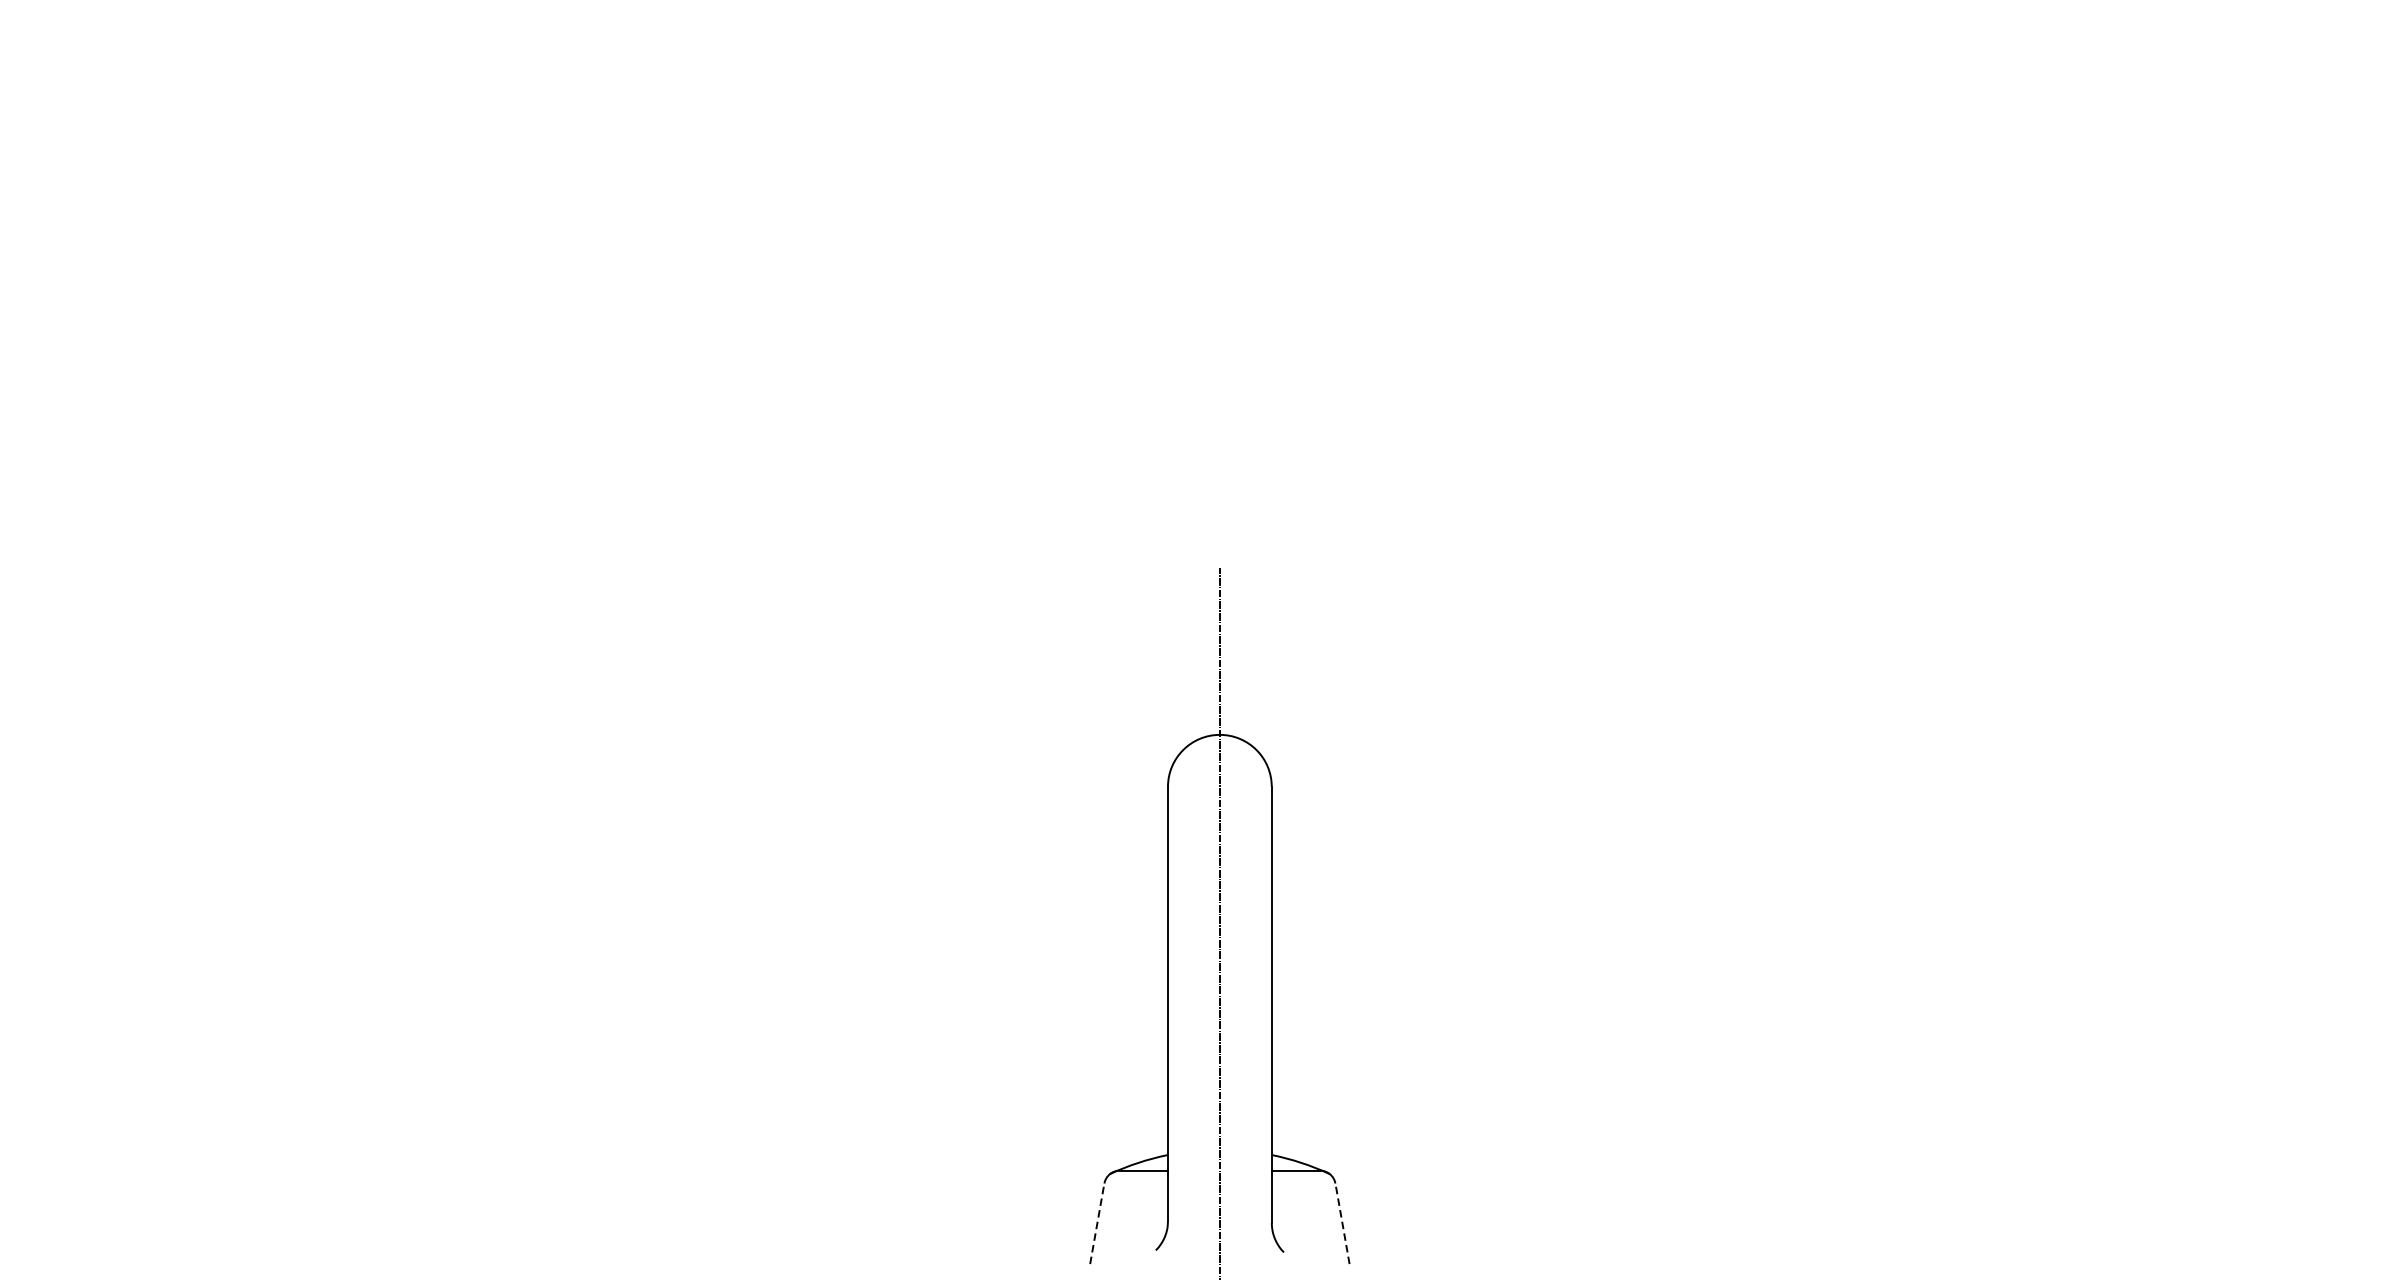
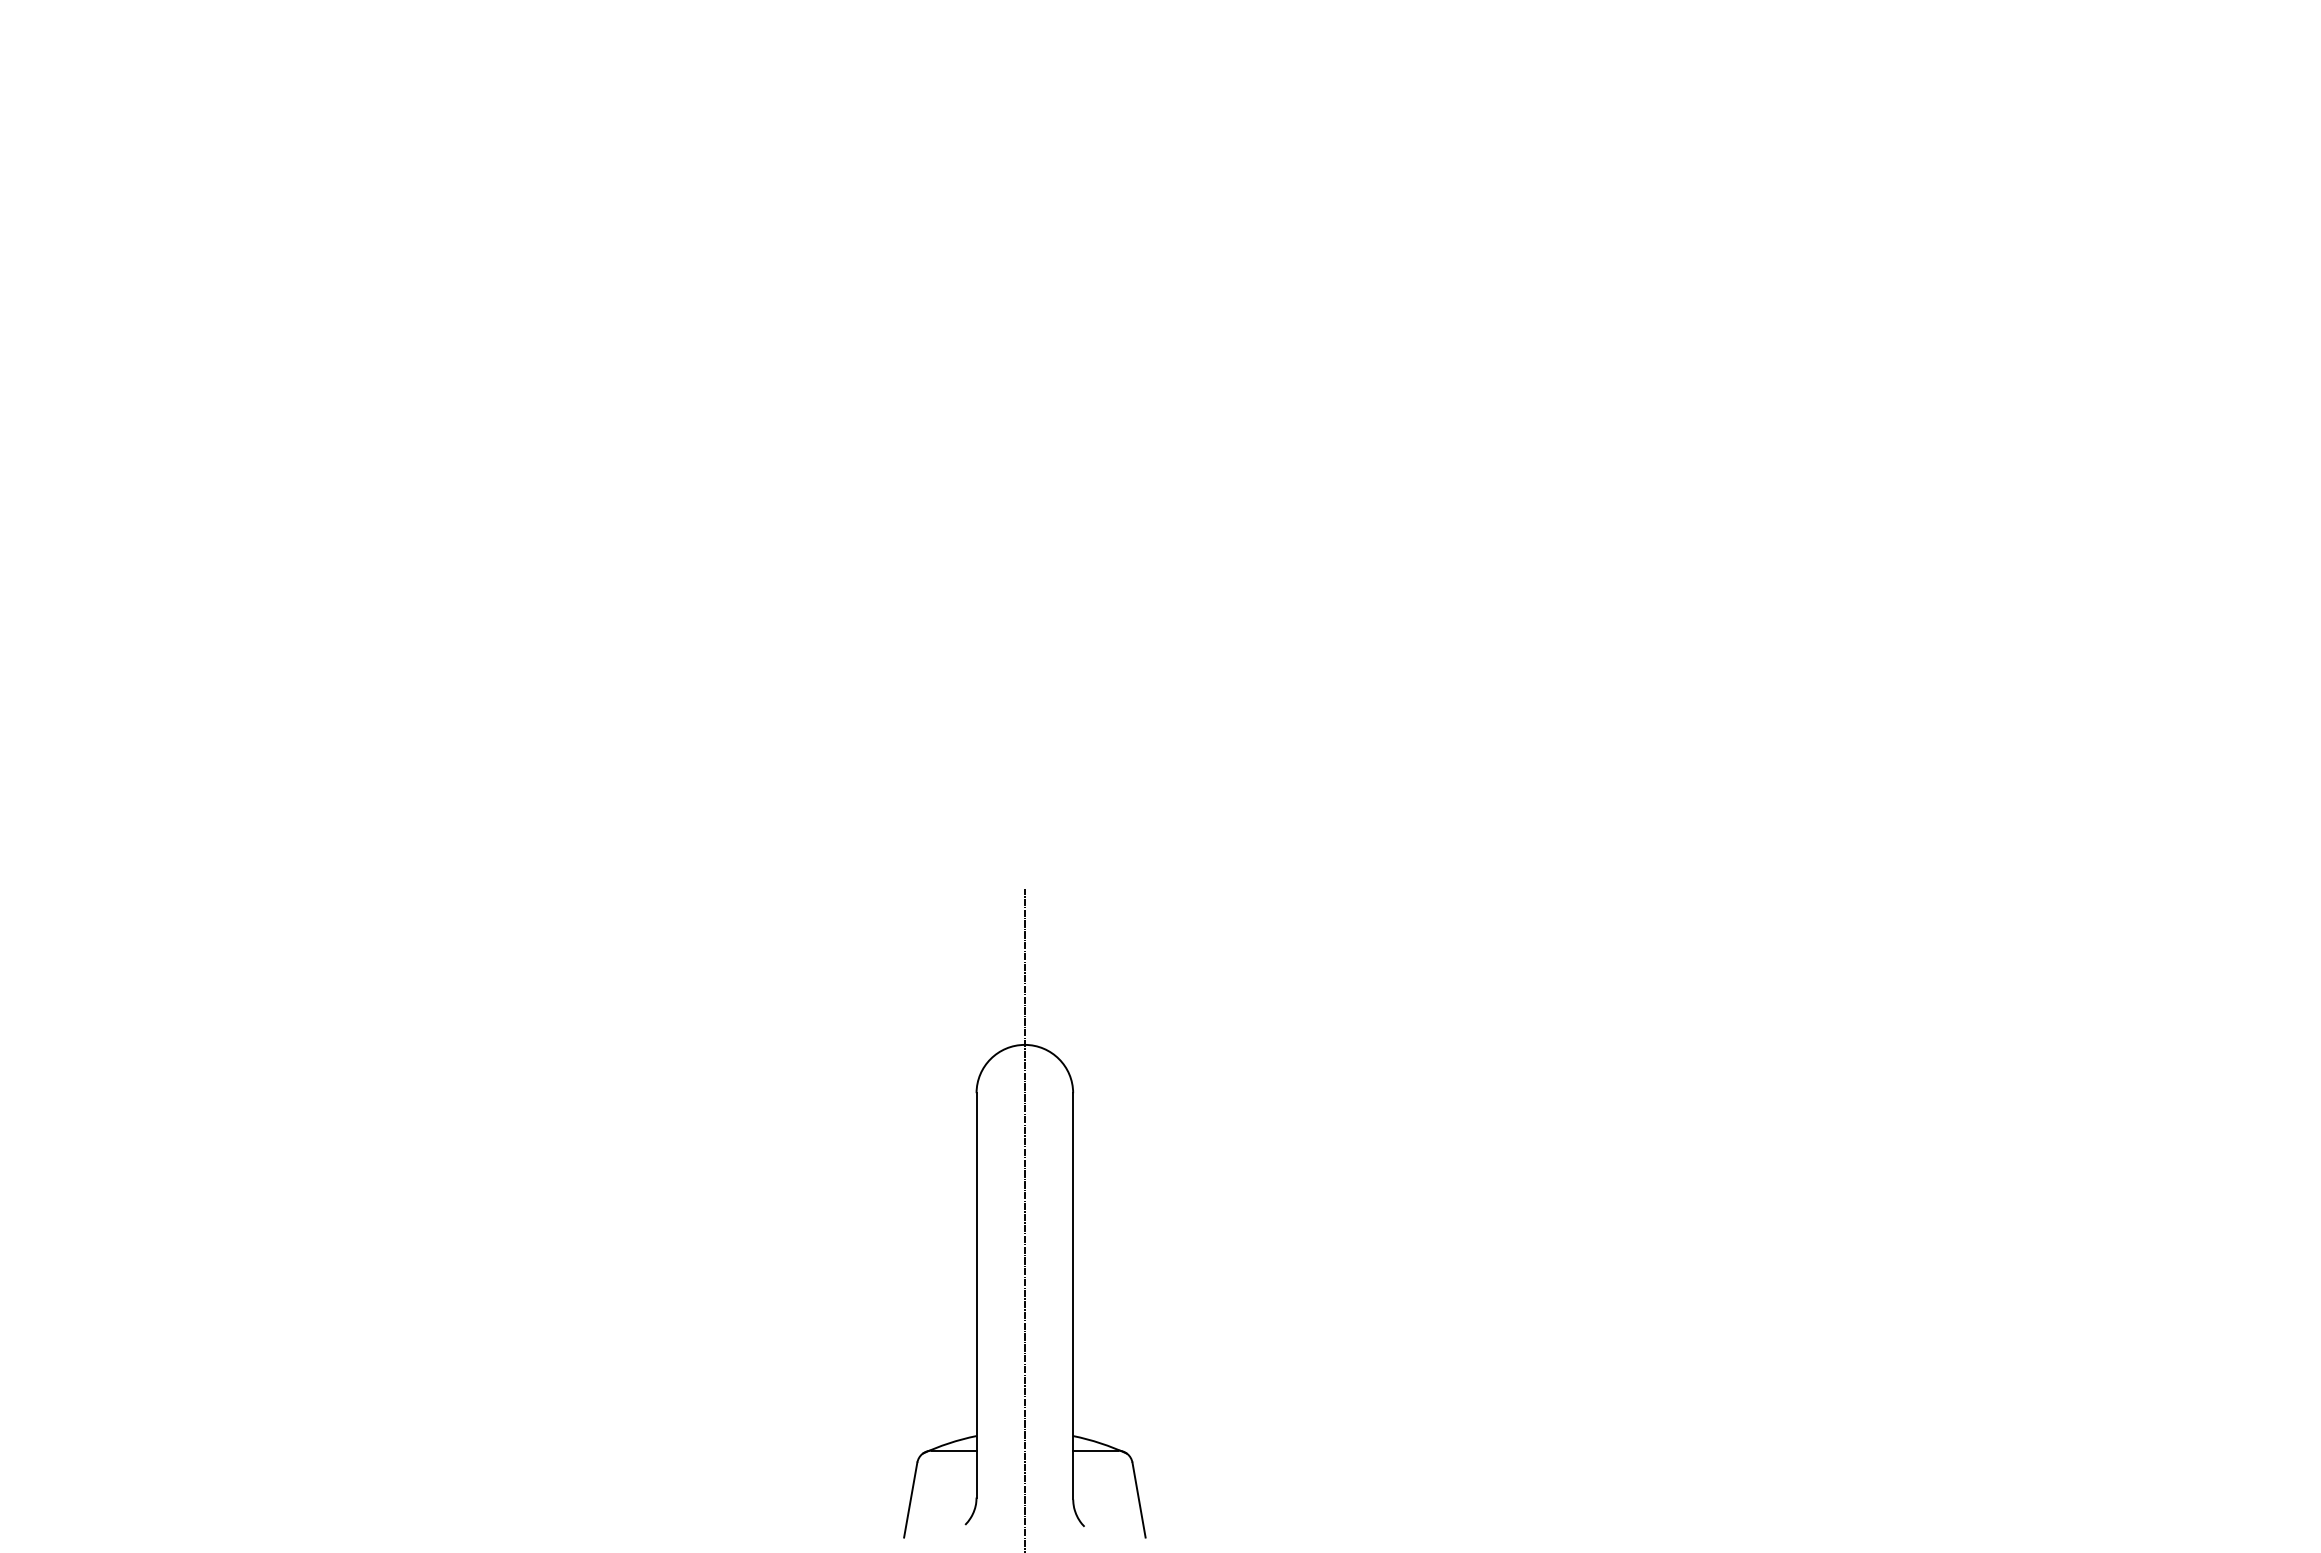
line: (1097, 1223) -> (910, 1499), dashed -> solid
line: (1341, 1223) -> (1138, 1499), dashed -> solid

